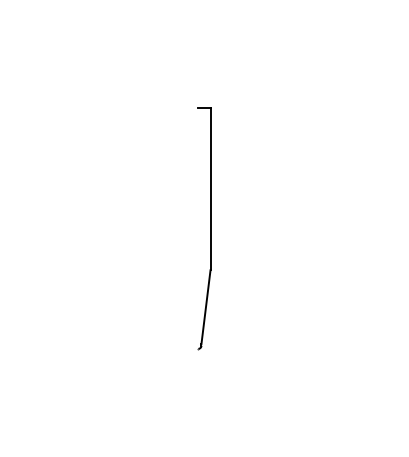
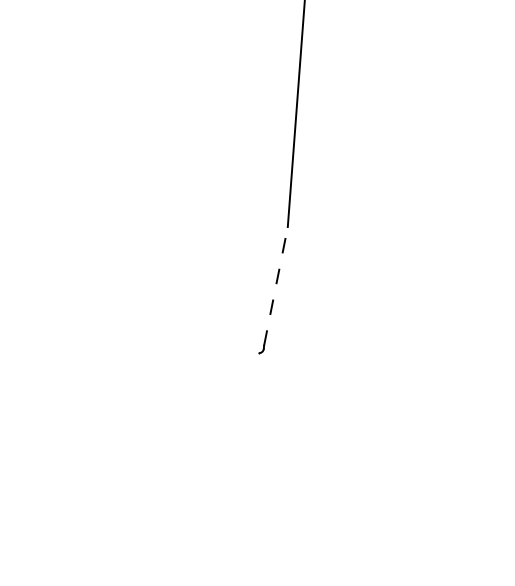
line: (206, 306) -> (276, 285), solid -> dashed

